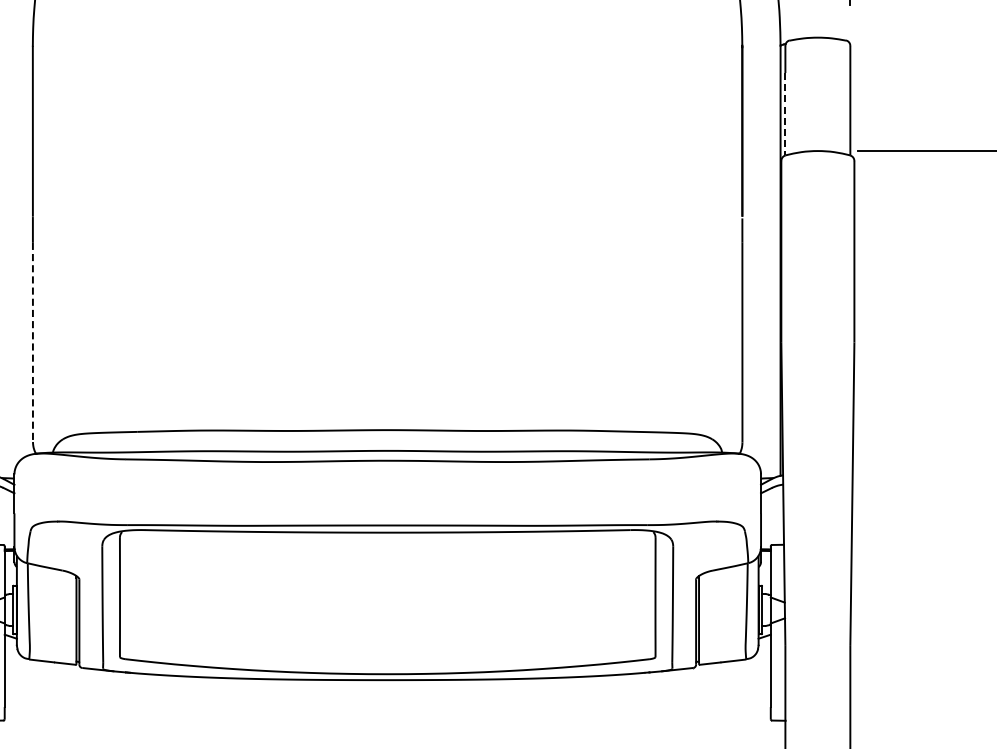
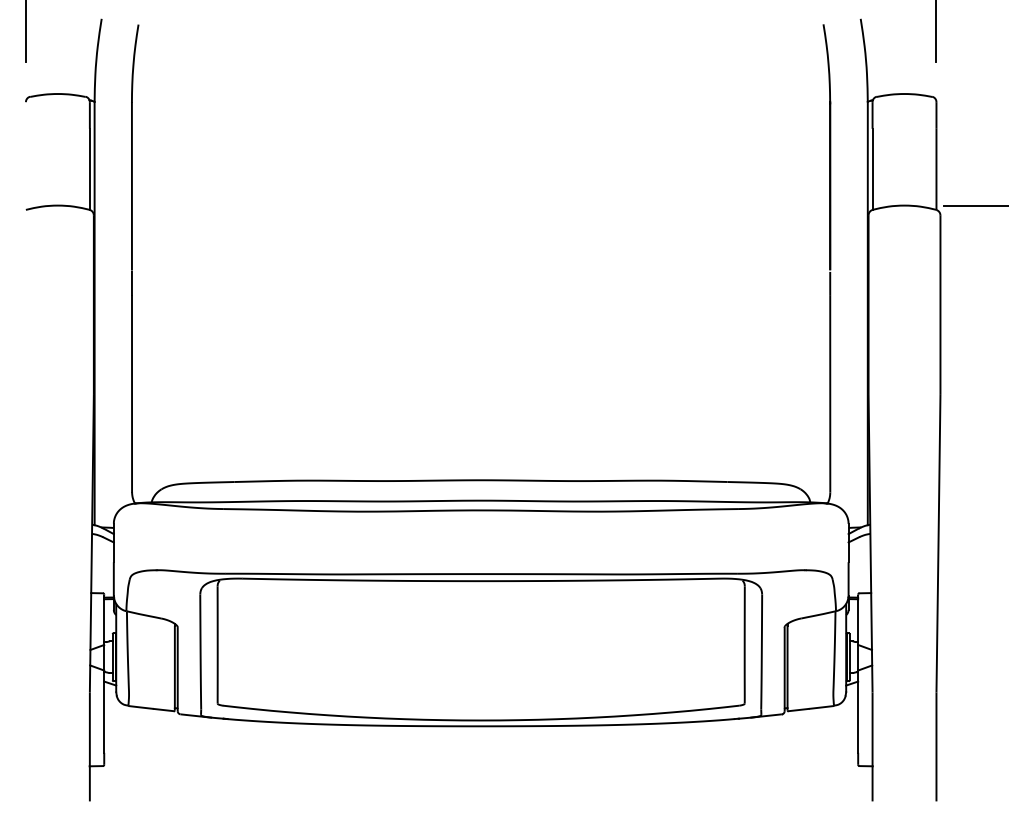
line: (785, 114) -> (872, 169), dashed -> solid
line: (33, 342) -> (132, 394), dashed -> solid

